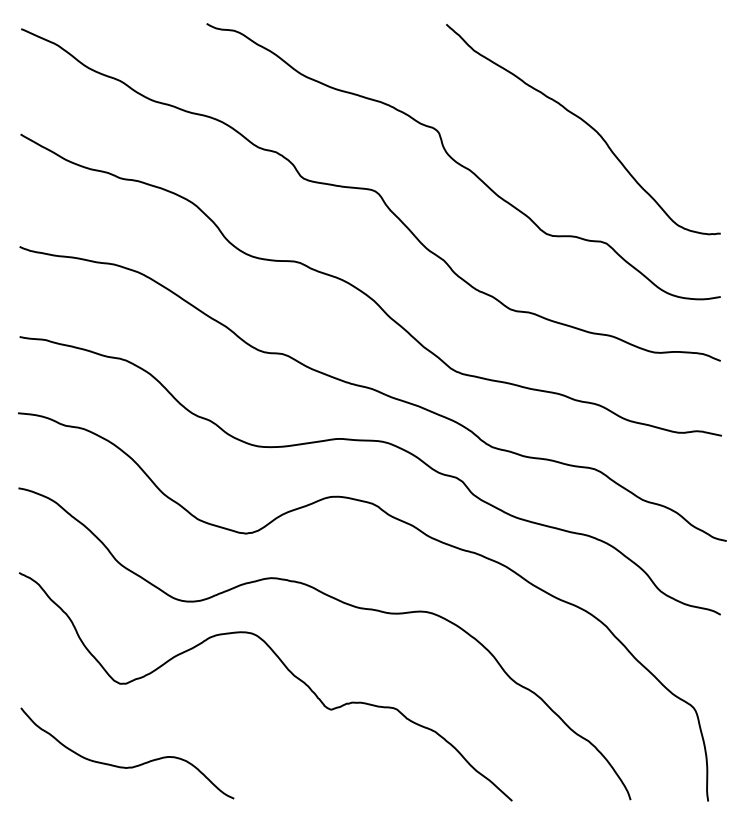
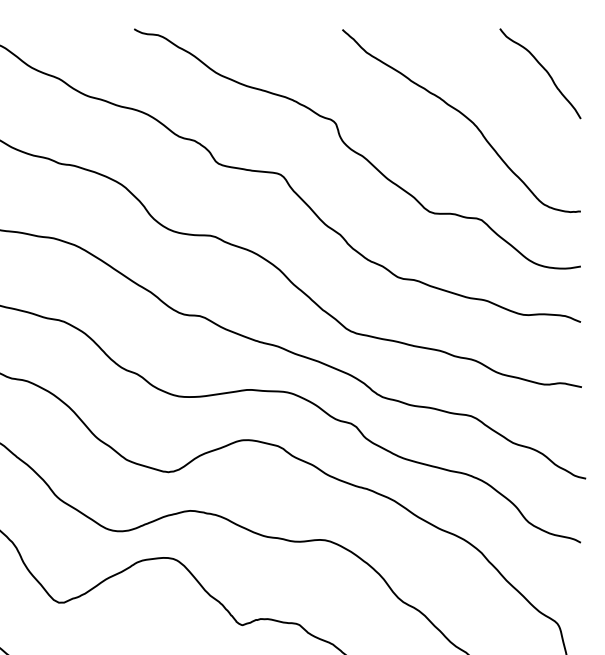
curve: (678, 70) -> (544, 69), added

